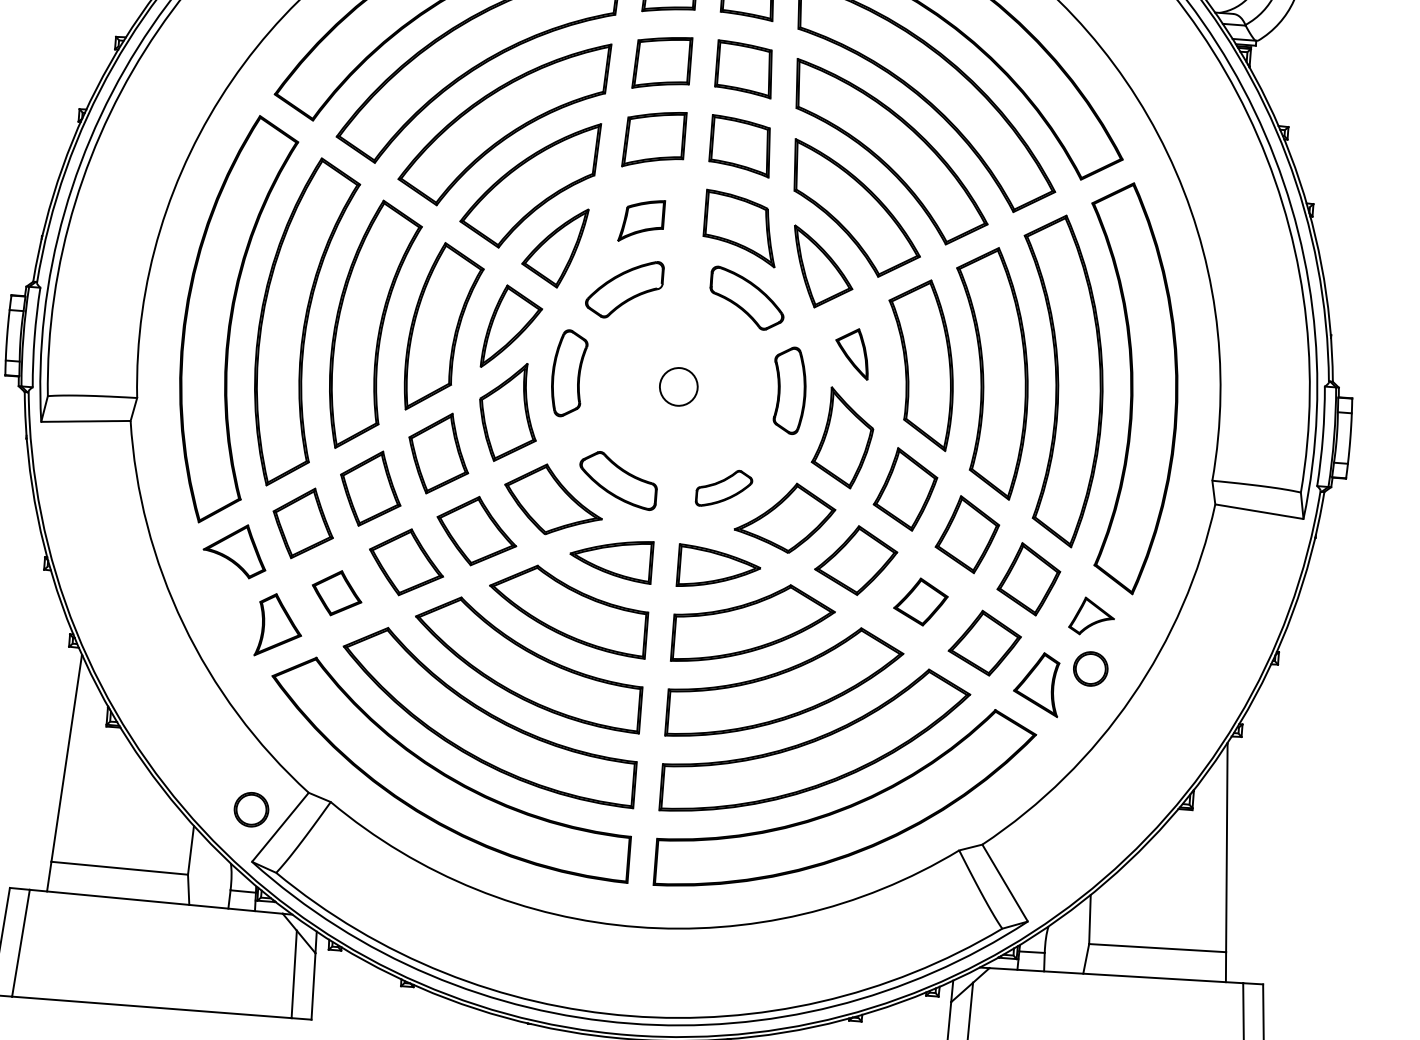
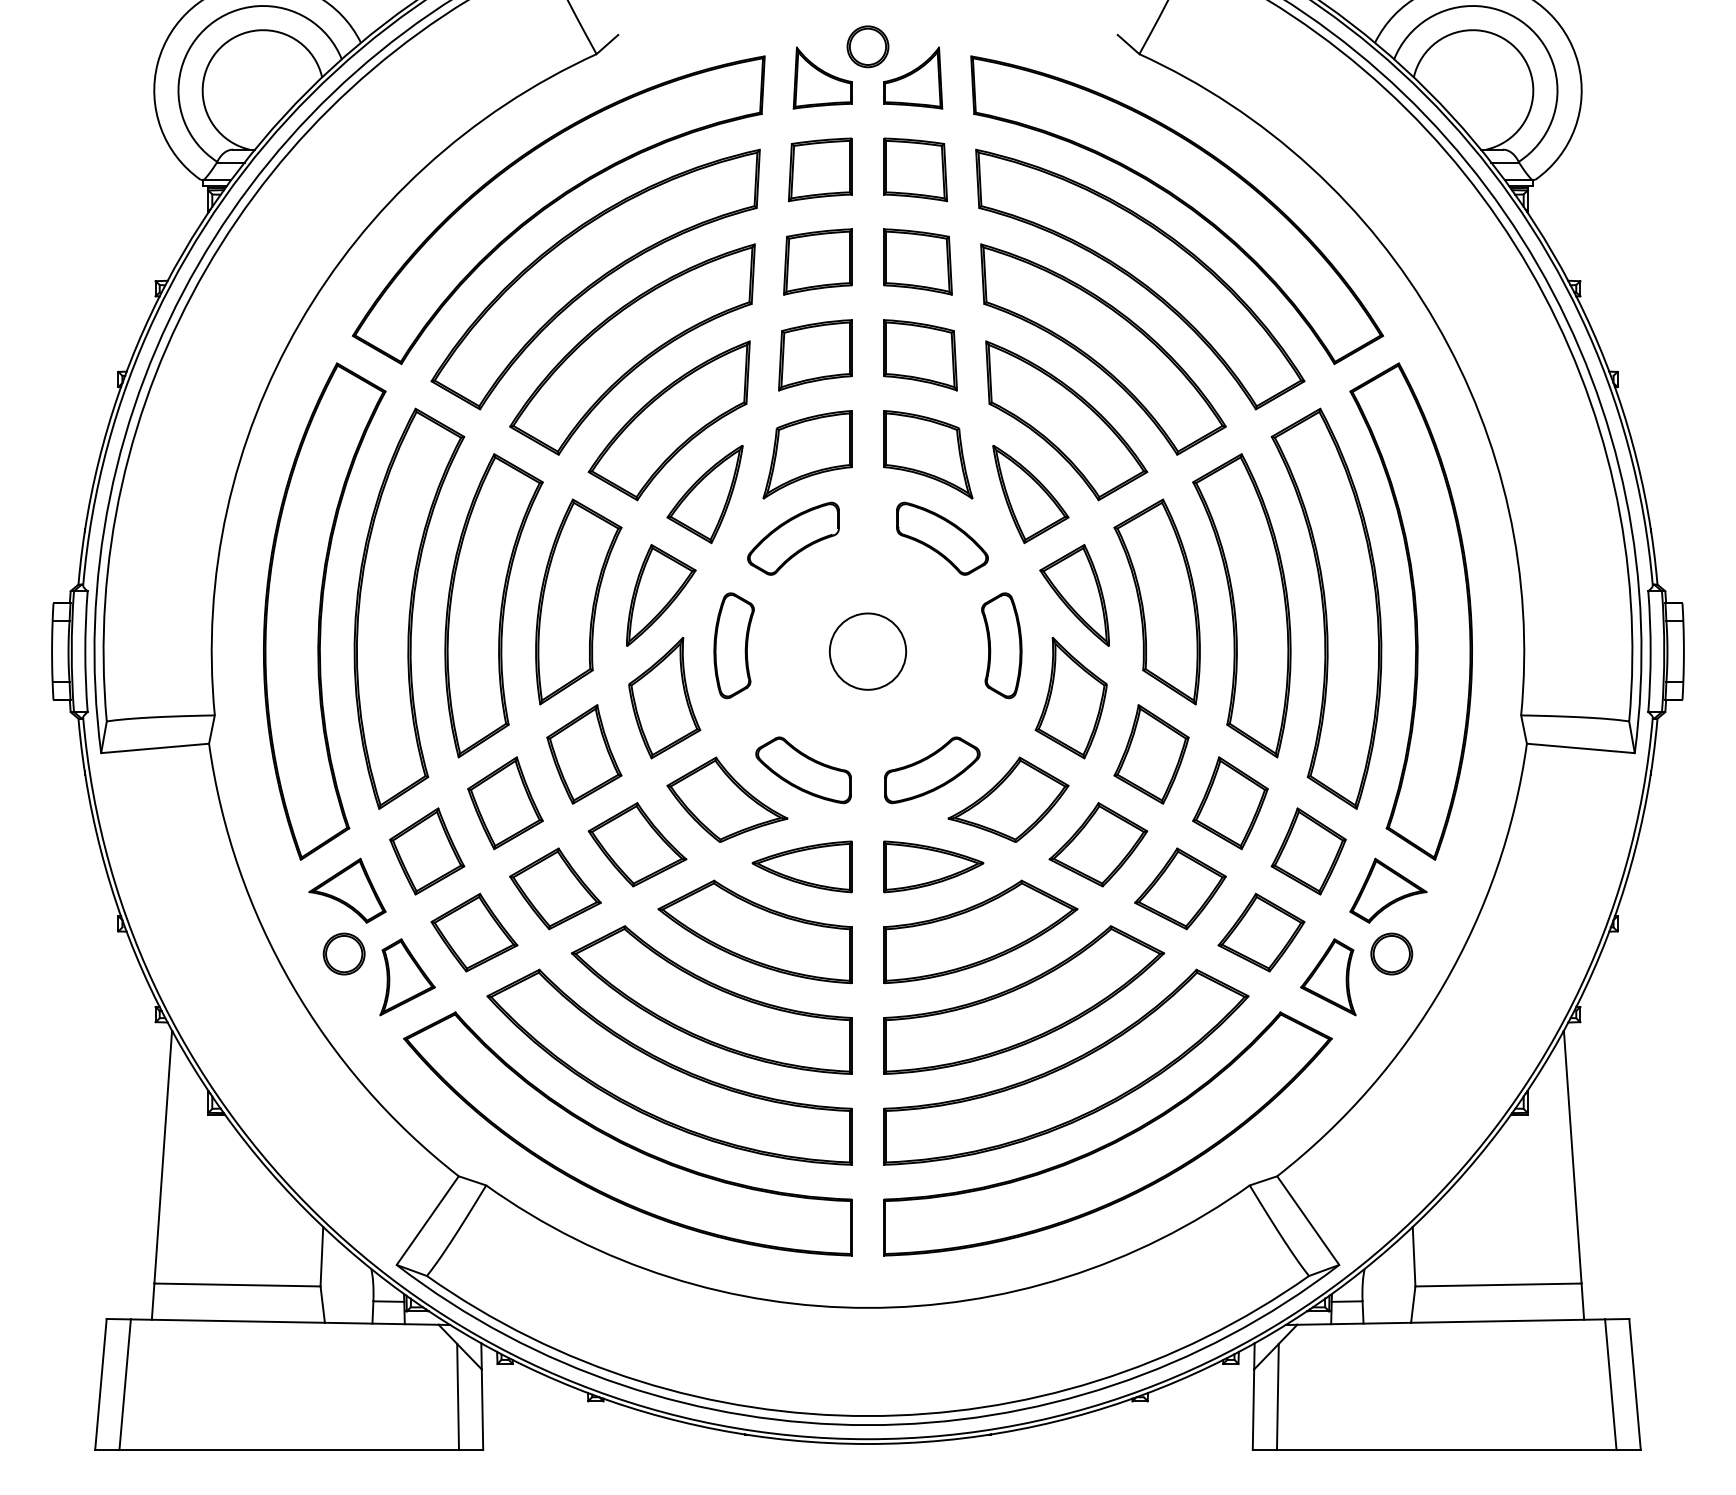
part: (641, 220) -> (807, 454), size x1.67
part: (852, 353) -> (1074, 595), size x1.67
circle: (678, 386) -> (867, 651), size x1.67
part: (724, 488) -> (932, 770), size x1.43
part: (337, 593) -> (474, 932), size x1.43
part: (921, 601) -> (1180, 888), size x1.43
part: (1092, 616) -> (1388, 890), size x1.43
part: (250, 809) -> (343, 953), moved

